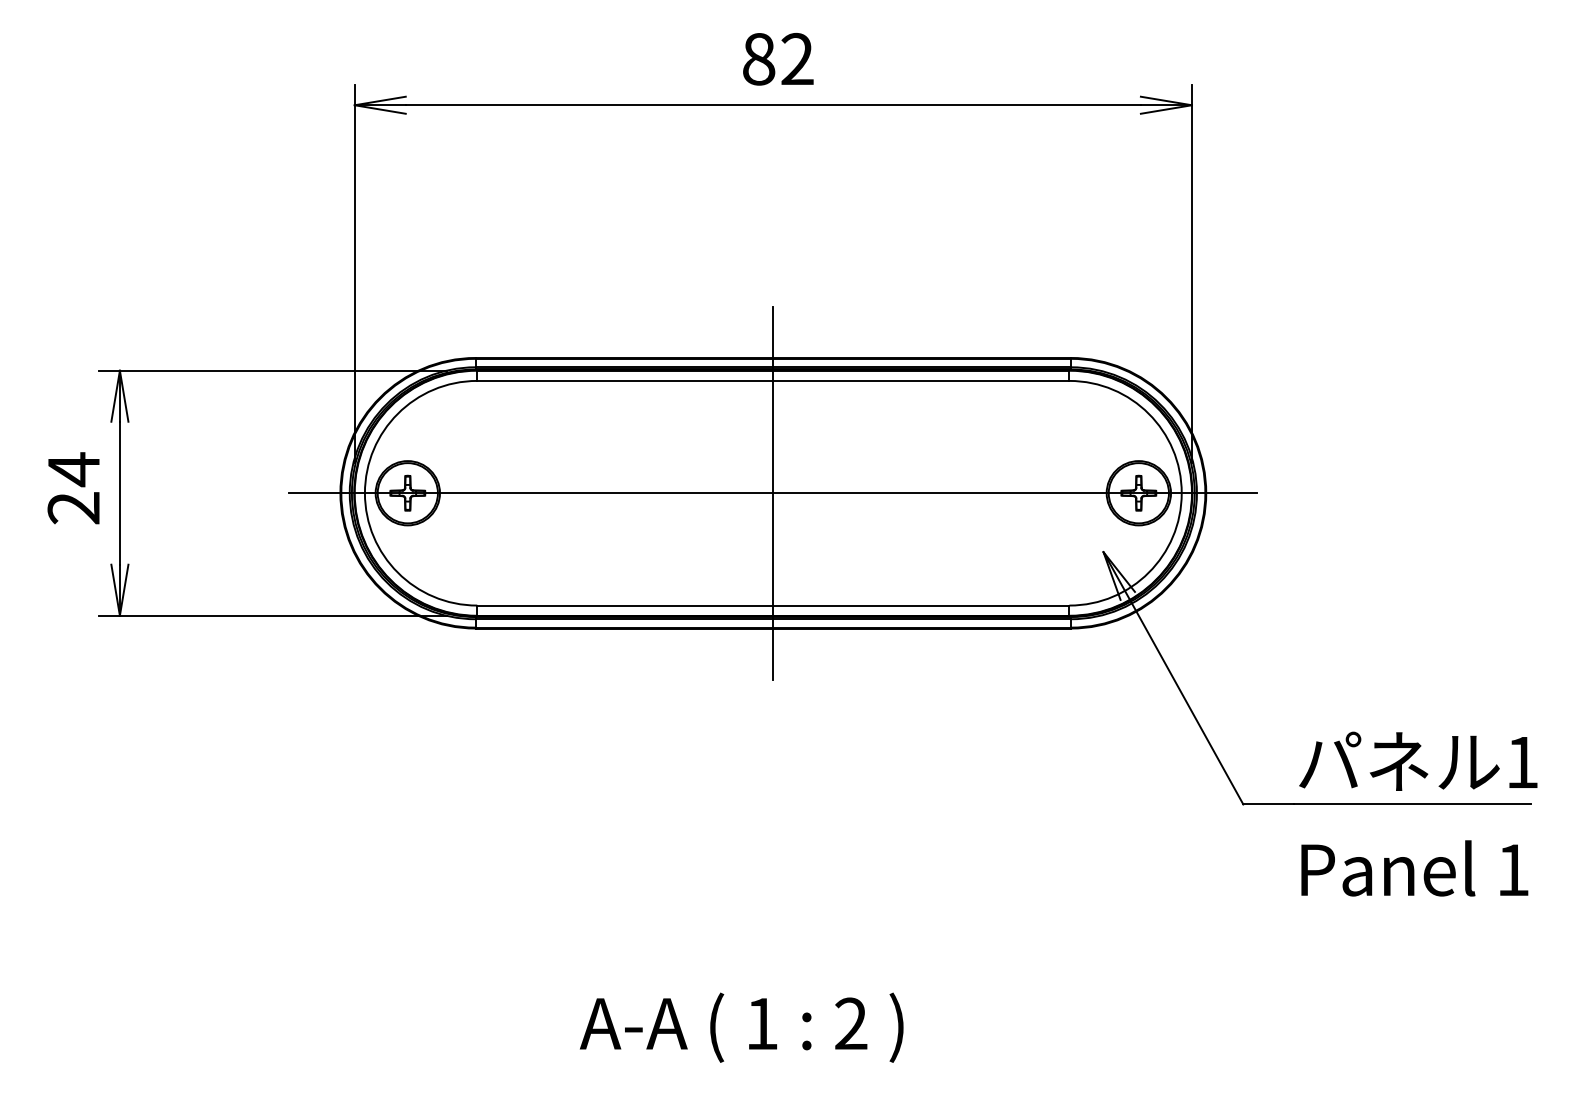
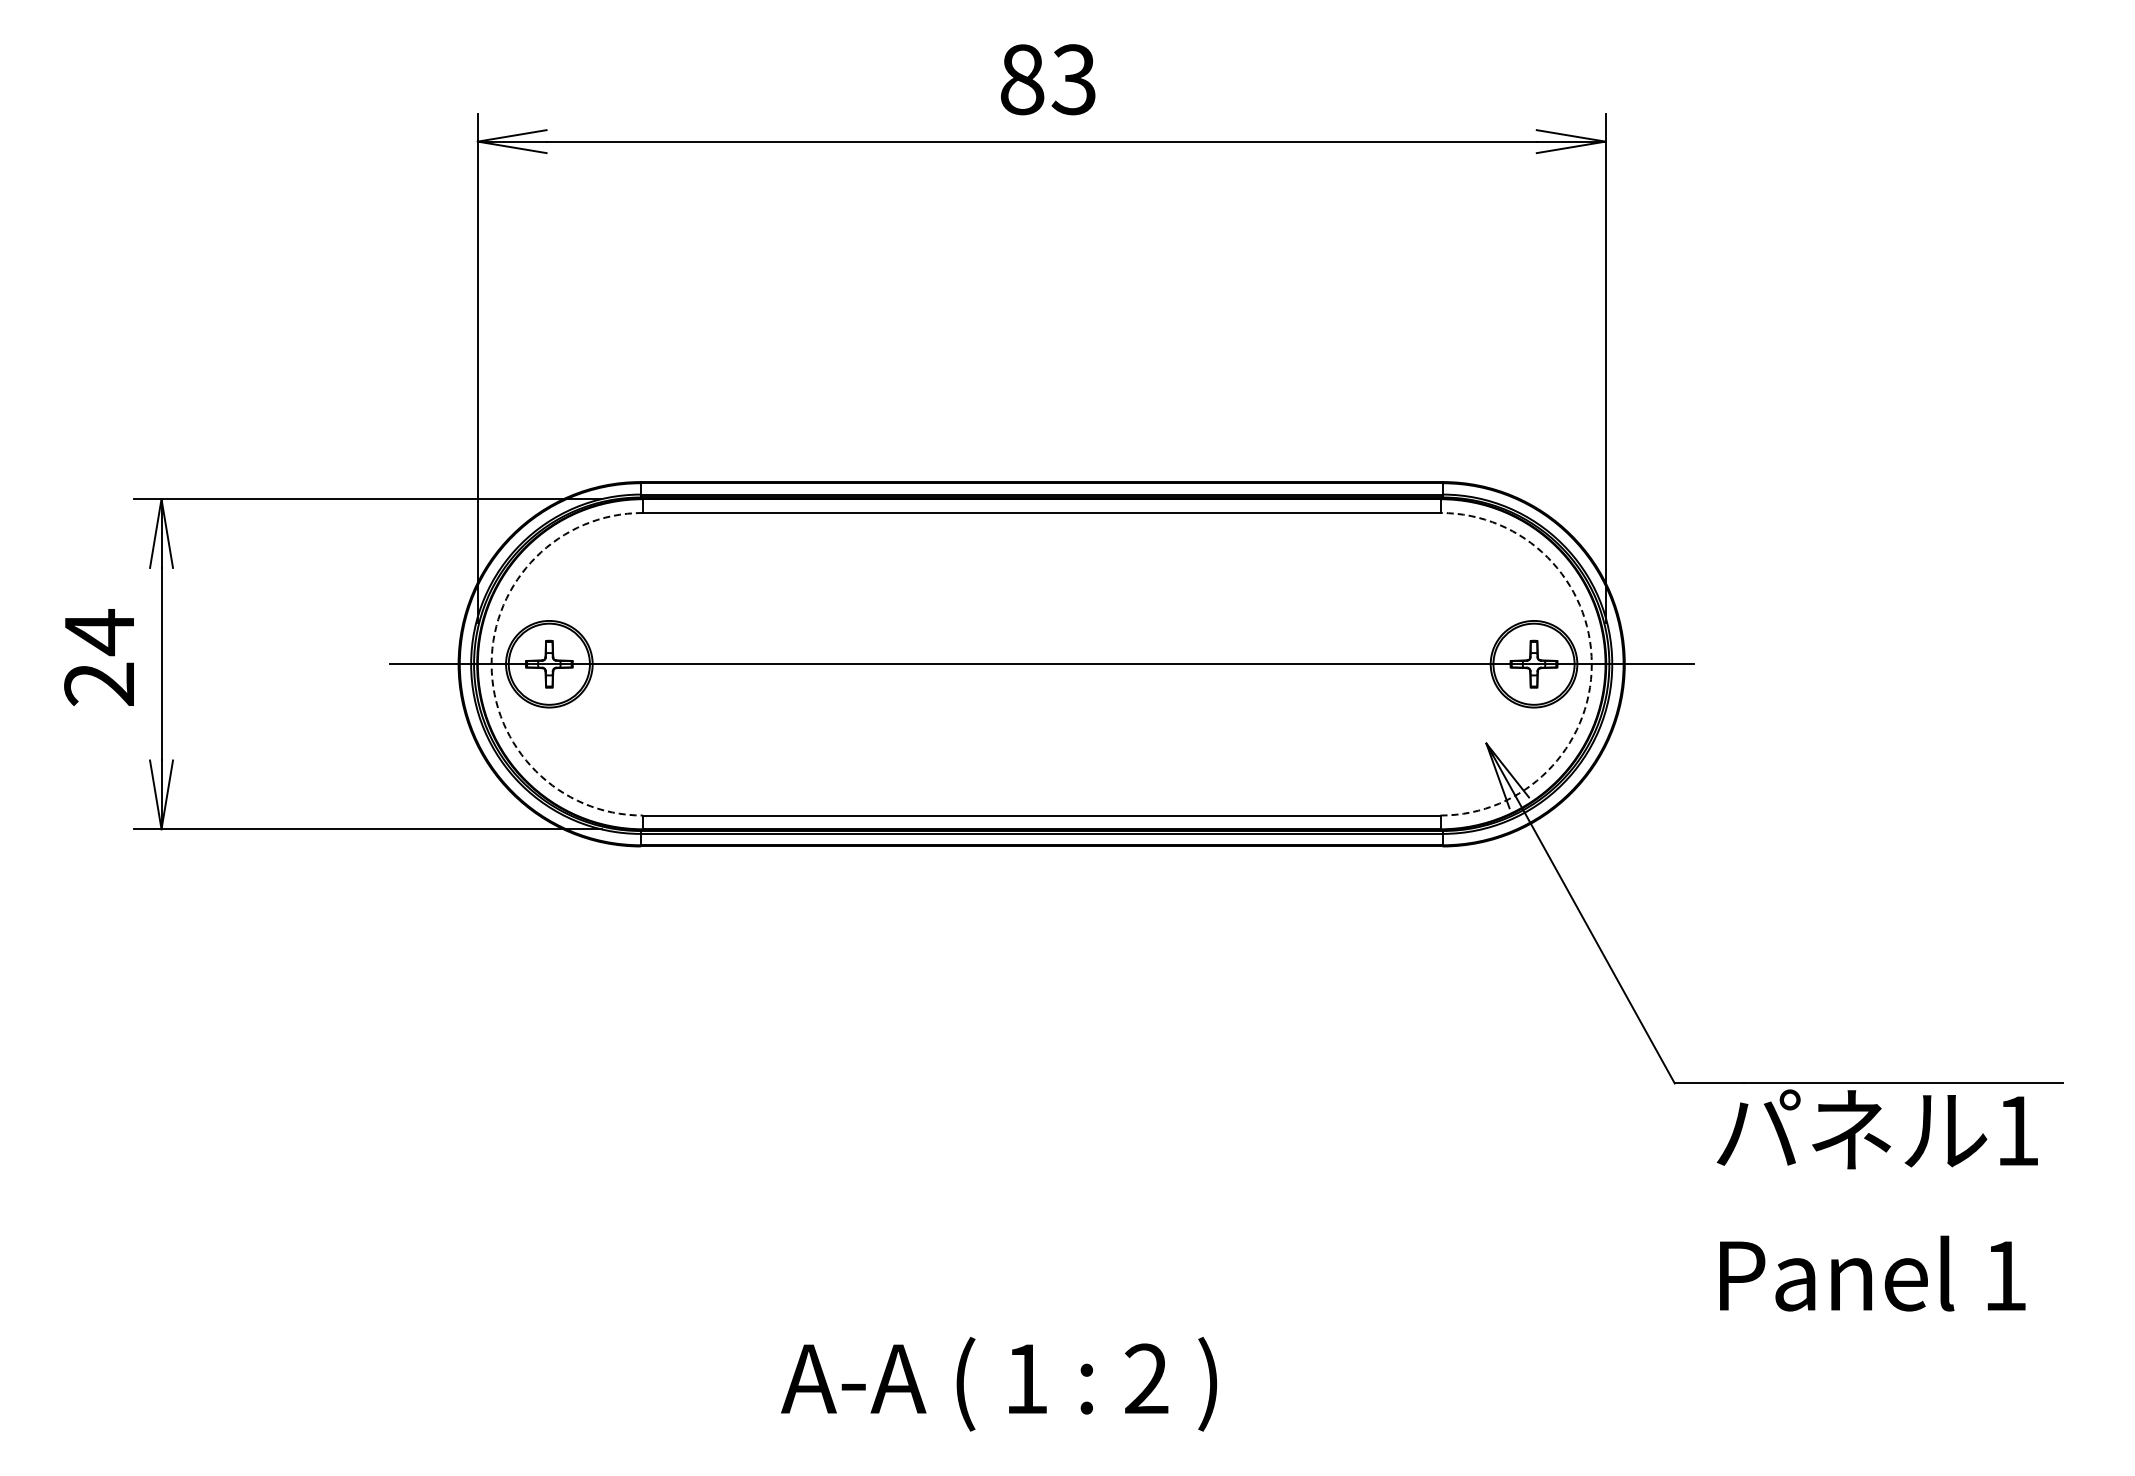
text: (796, 59) -> (1073, 79), 82 -> 83
arc: (364, 493) -> (491, 664), solid -> dashed
line: (773, 493) -> (1041, 664), removed
arc: (1181, 493) -> (1591, 664), solid -> dashed
text: (1417, 814) -> (1876, 1200), moved

